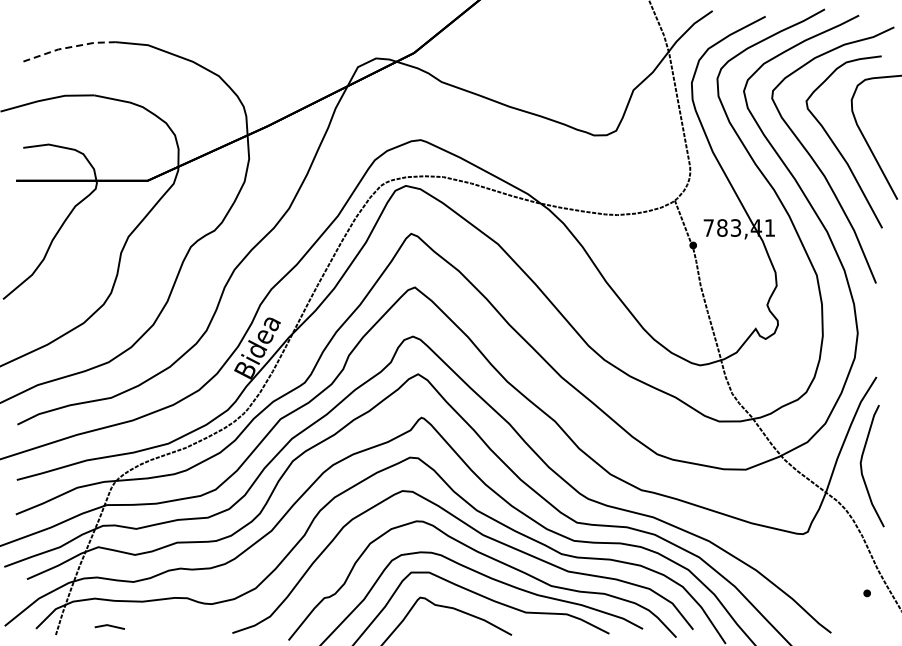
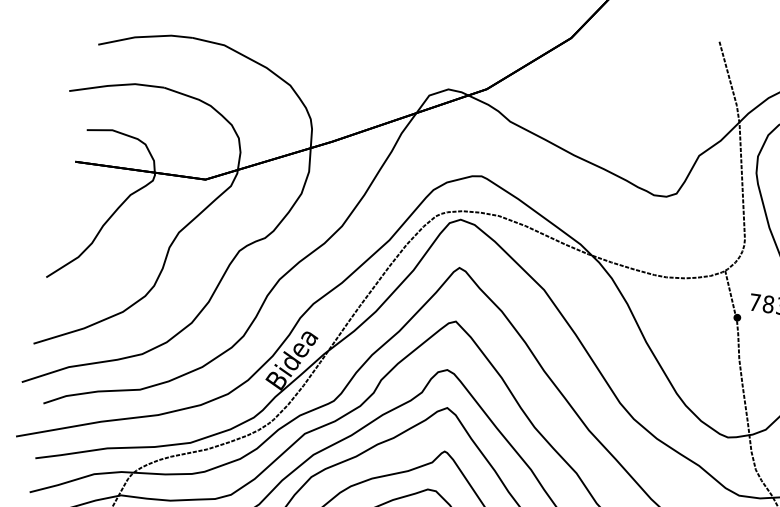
line: (68, 47) -> (145, 36), dashed -> solid

